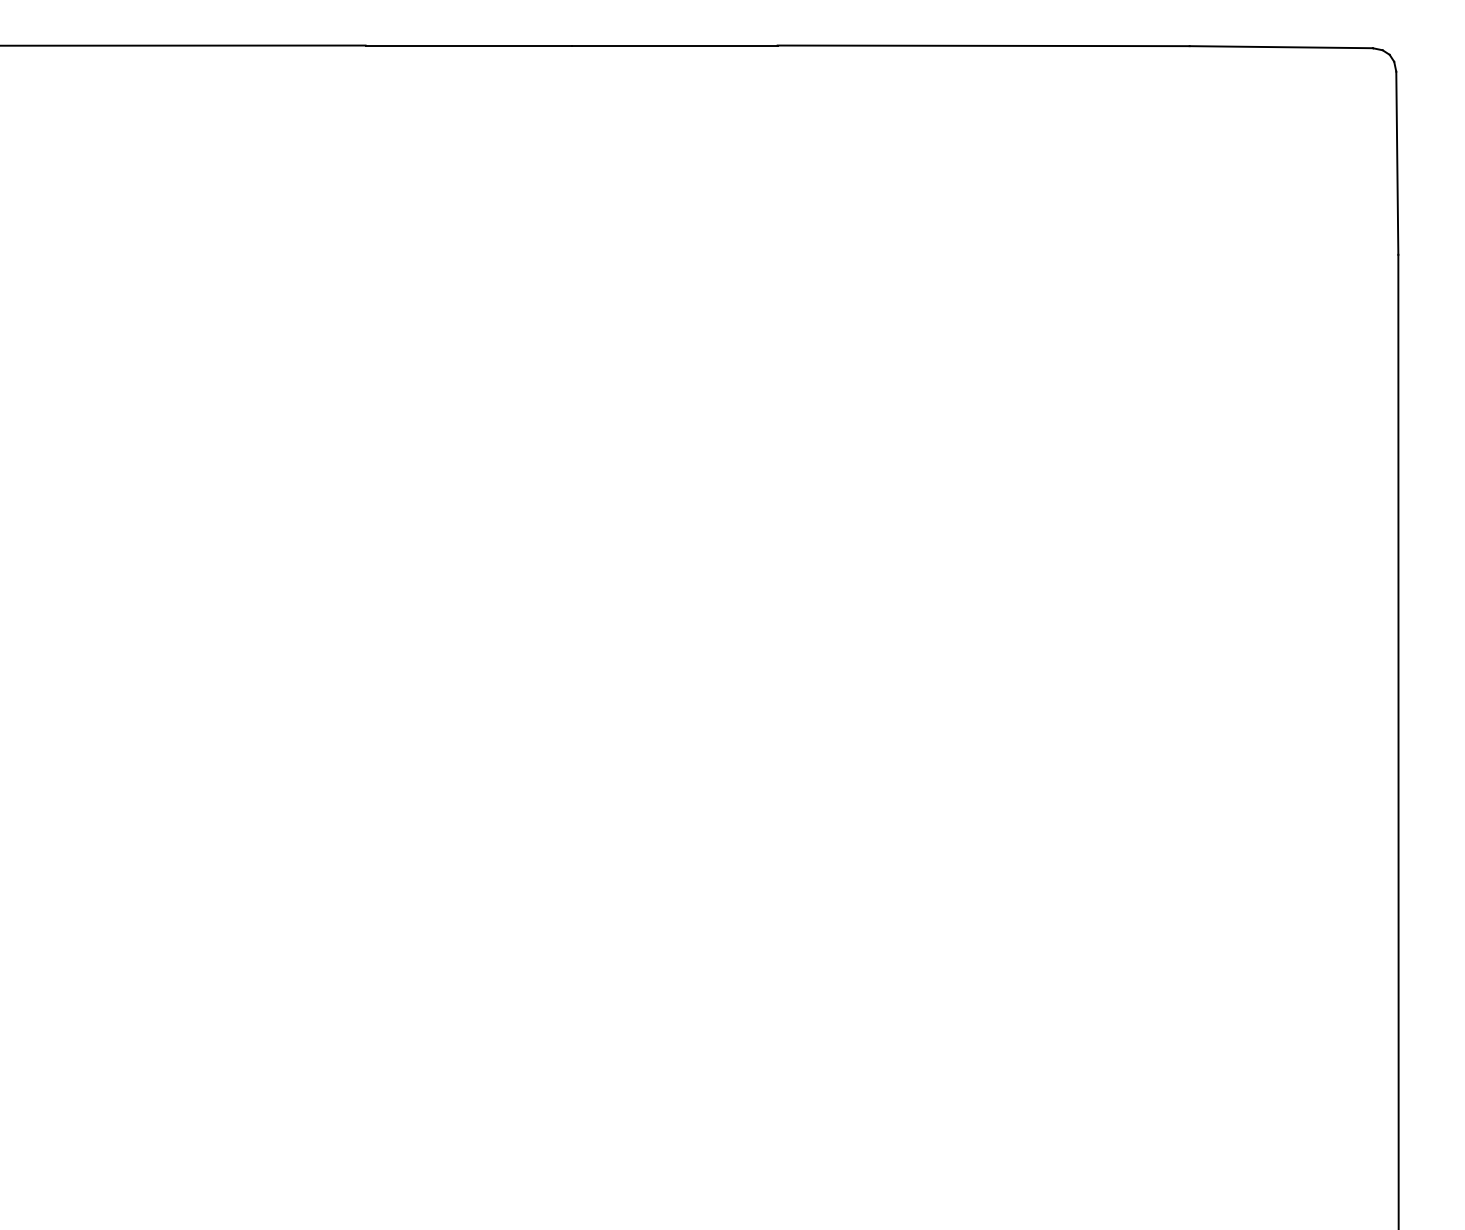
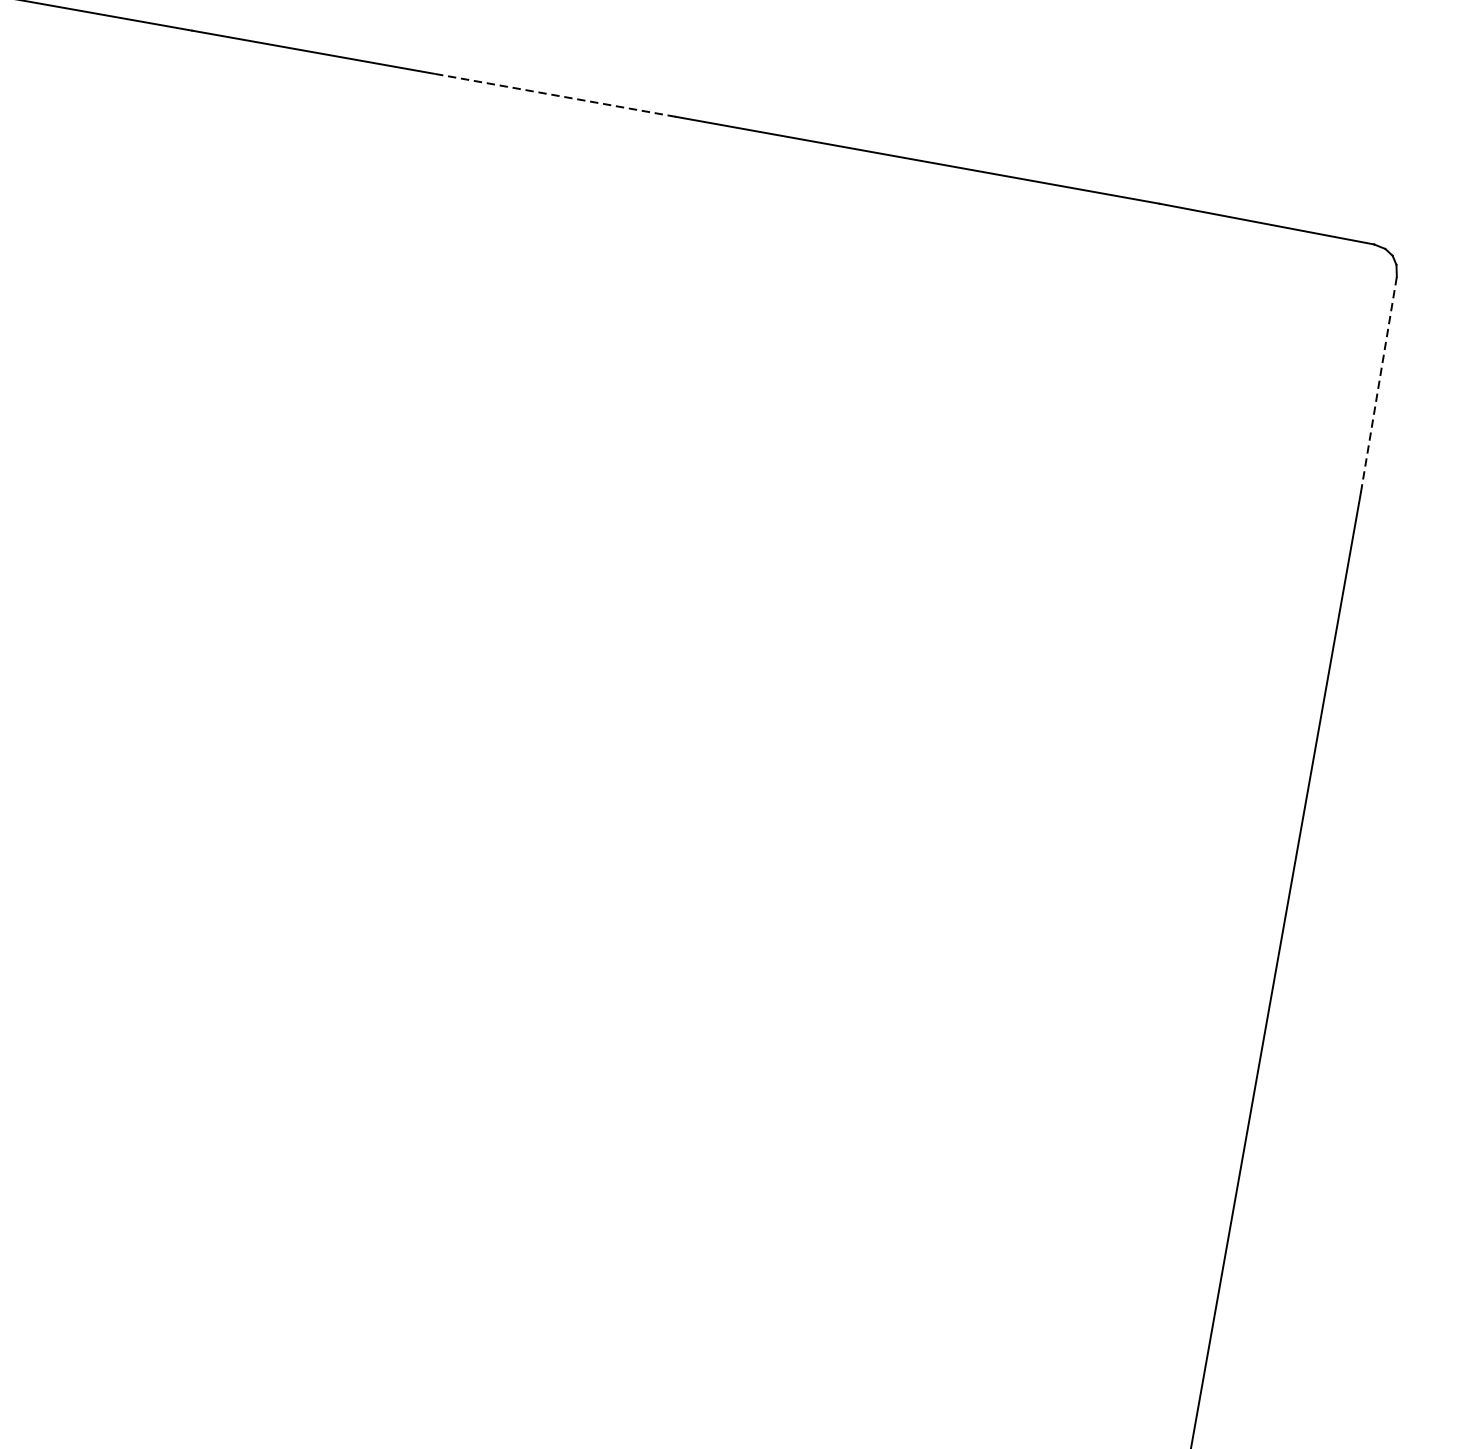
line: (674, 45) -> (554, 95), solid -> dashed
line: (1397, 163) -> (1379, 385), solid -> dashed

